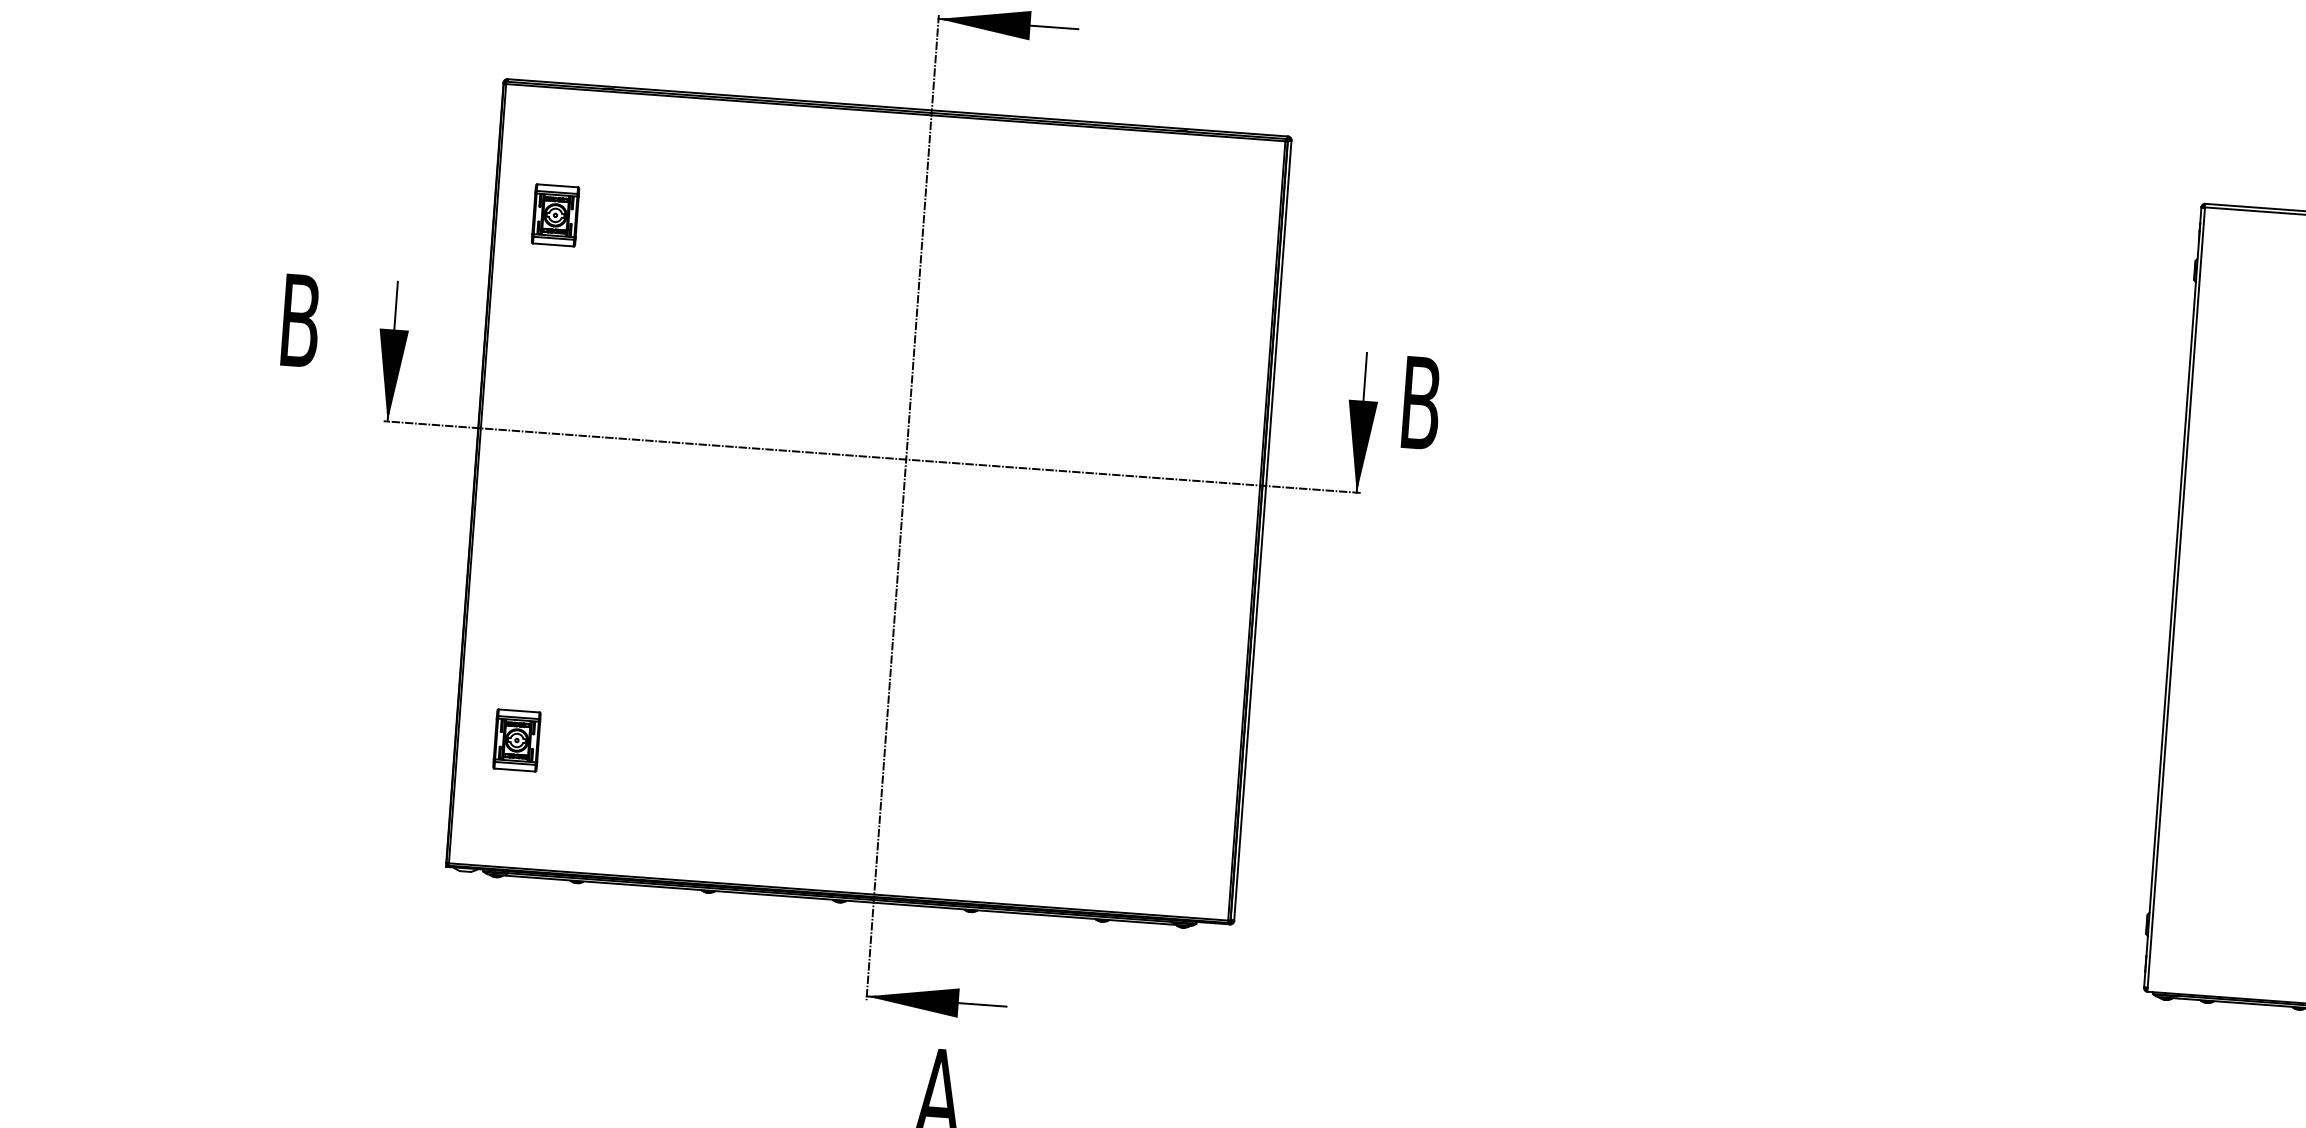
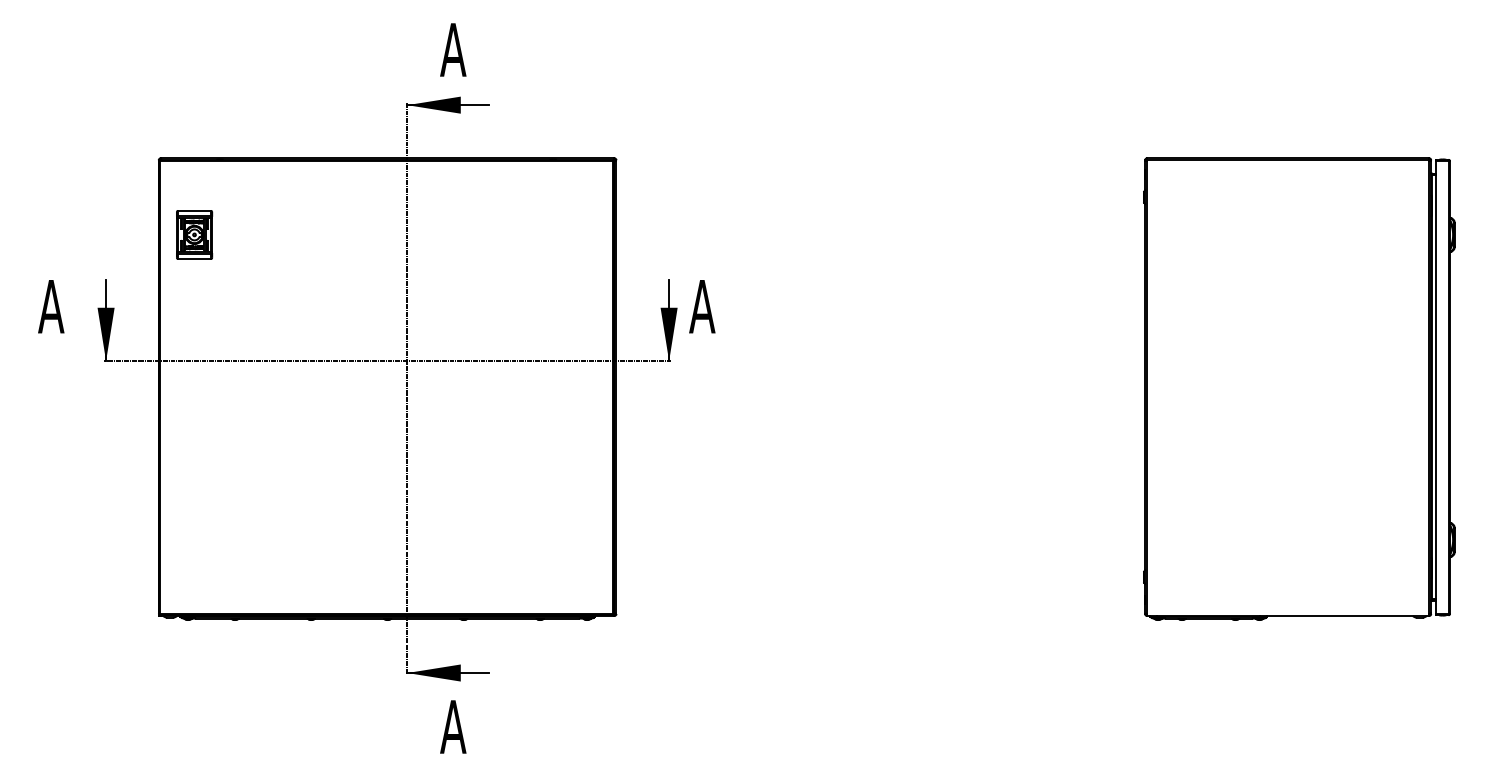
part: (554, 214) -> (193, 234), size x1.4
text: (300, 320) -> (51, 306), B -> A
text: (1421, 402) -> (702, 306), B -> A
part: (515, 739) -> (193, 539), removed

